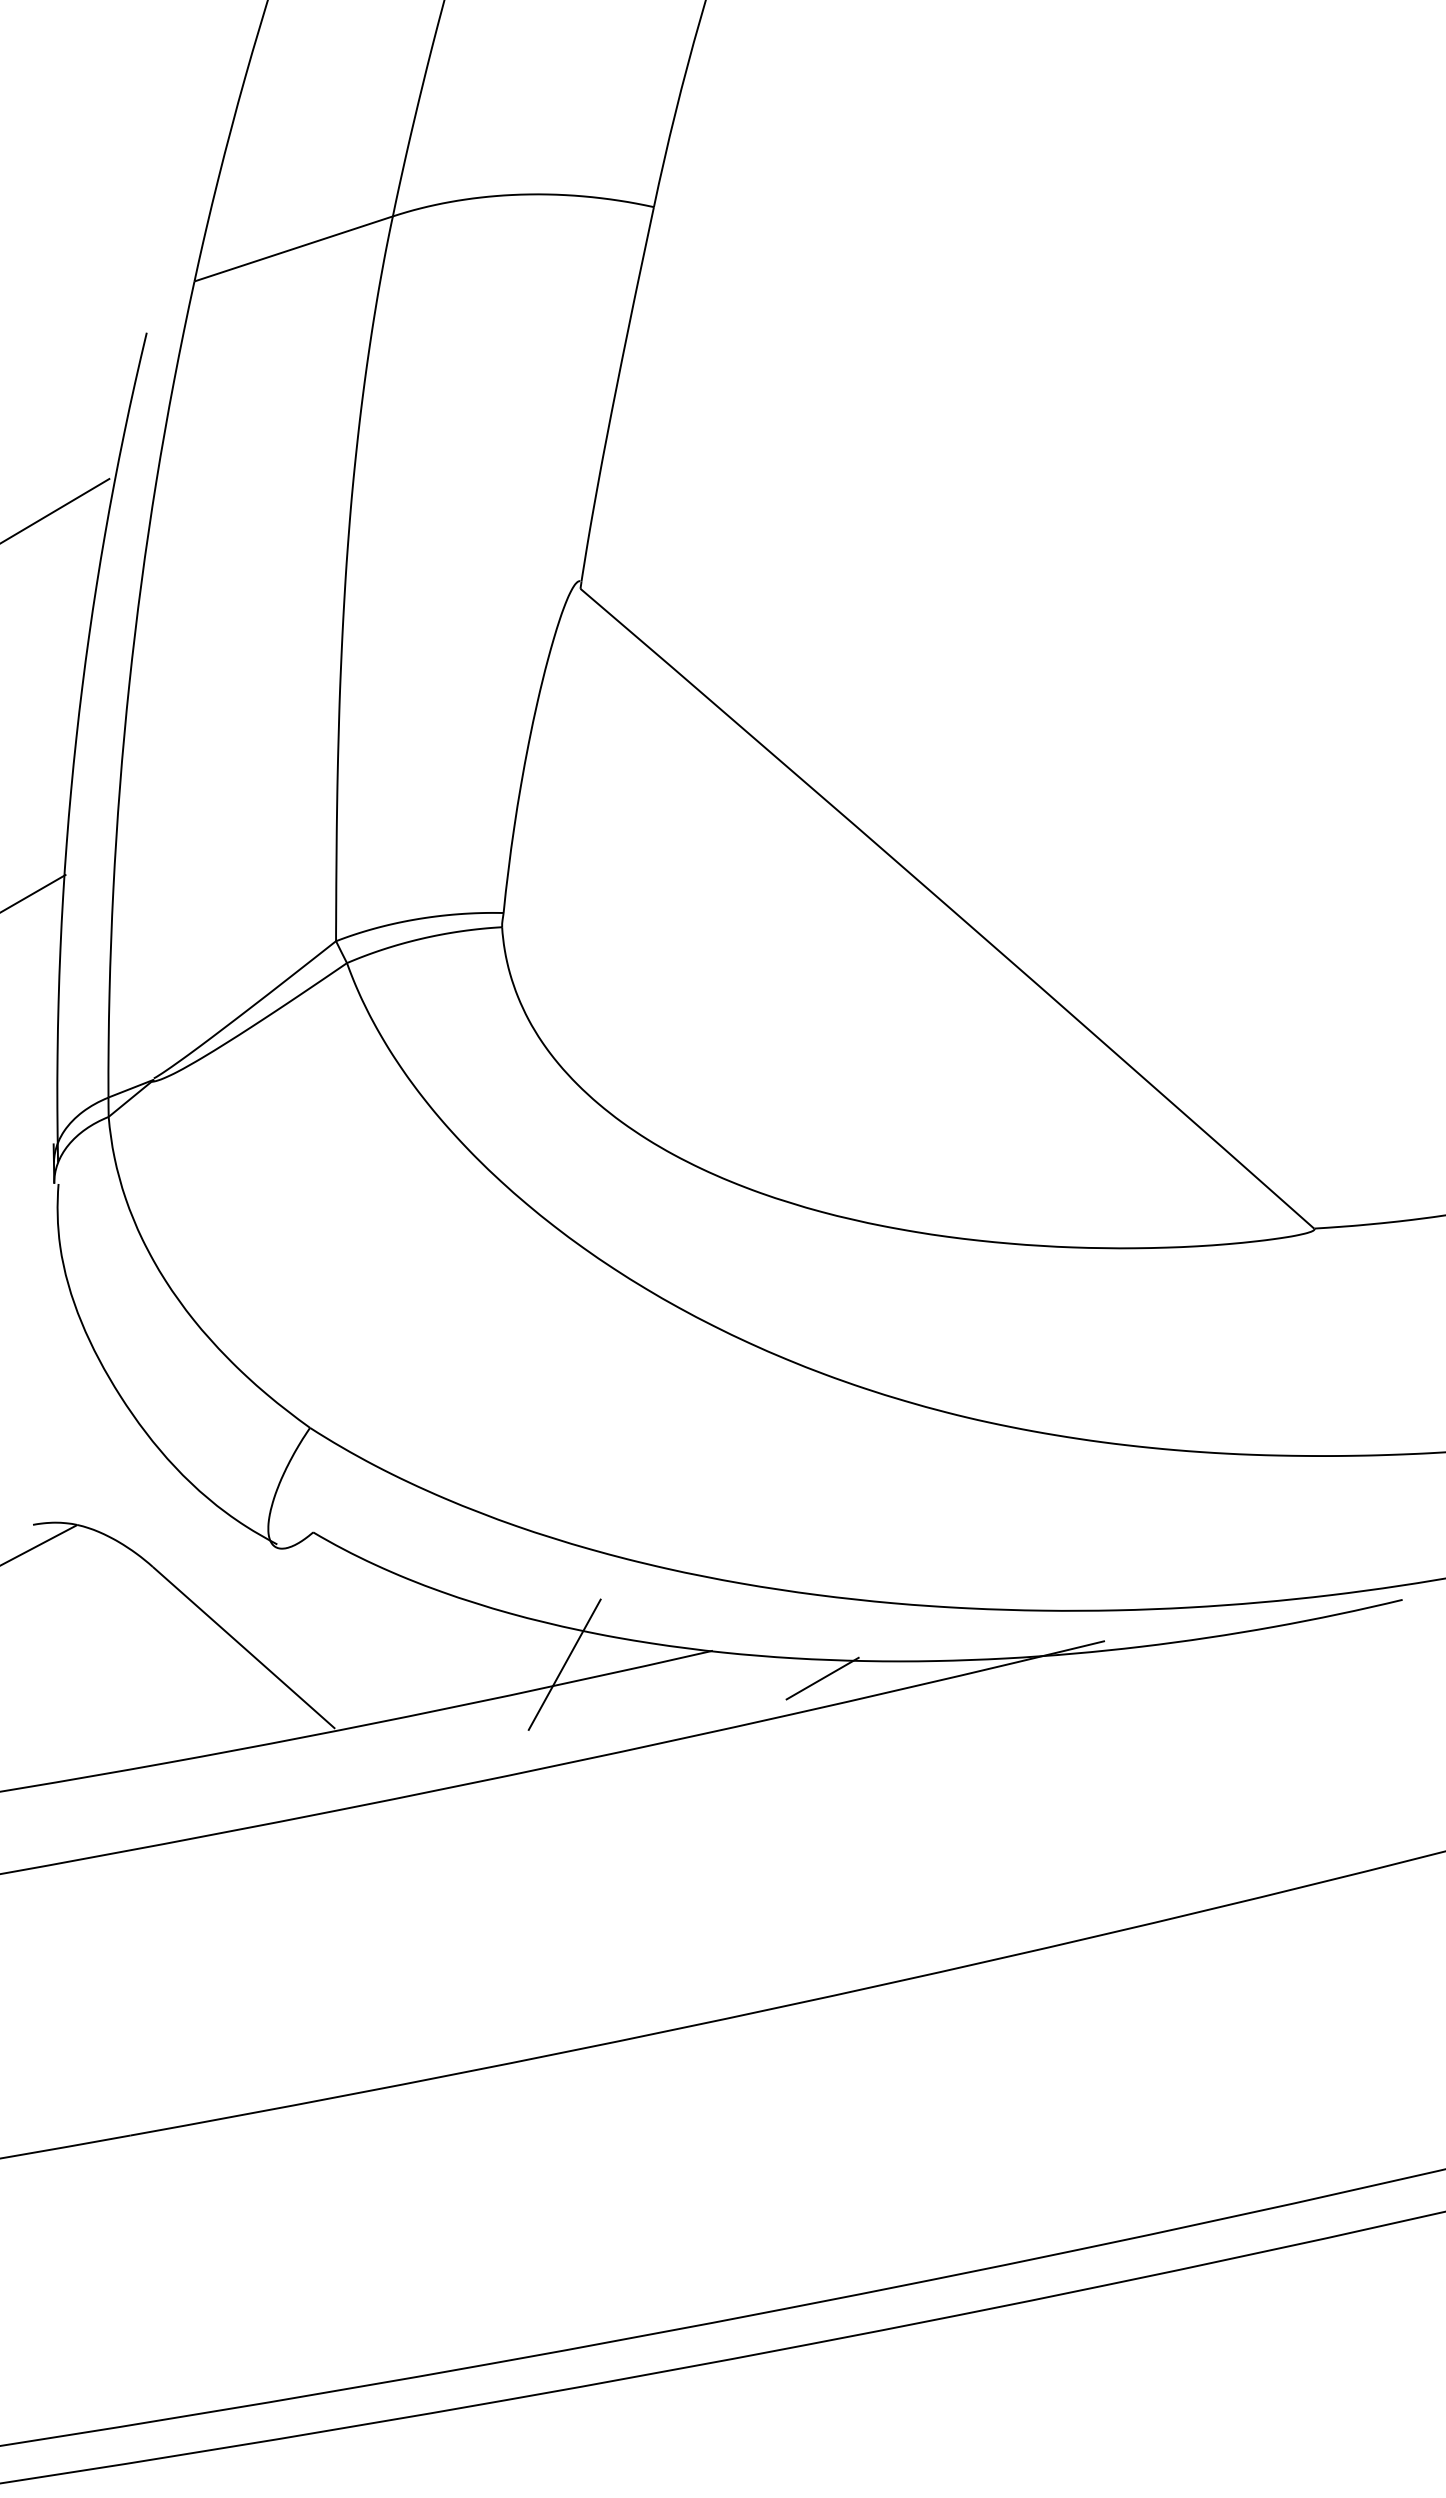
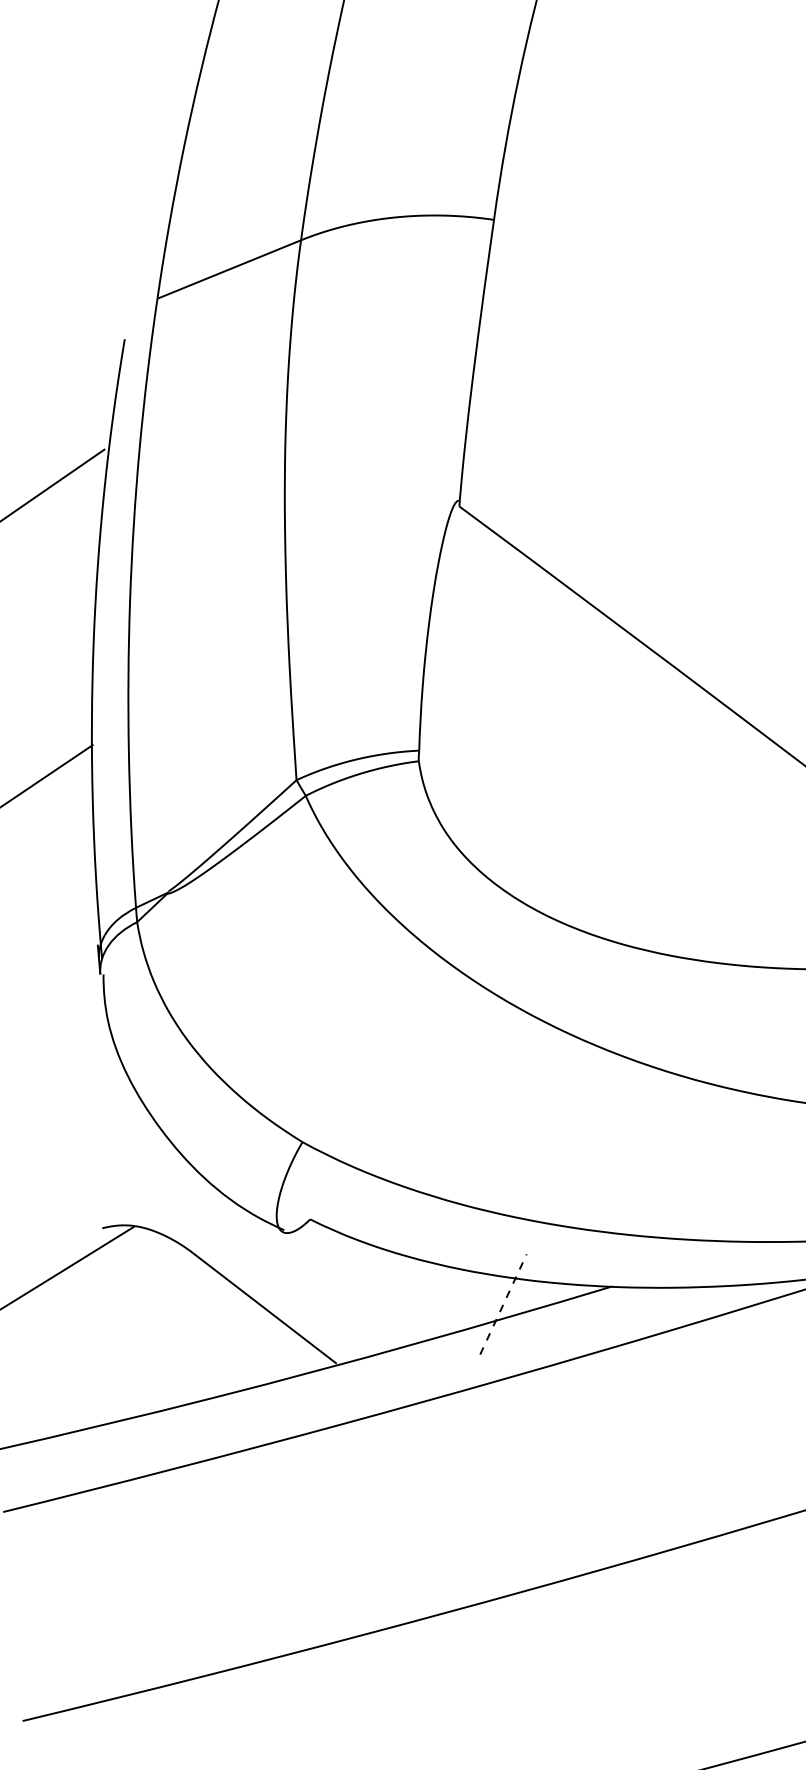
line: (564, 1664) -> (503, 1304), solid -> dashed
line: (822, 1678) -> (695, 1301), removed

